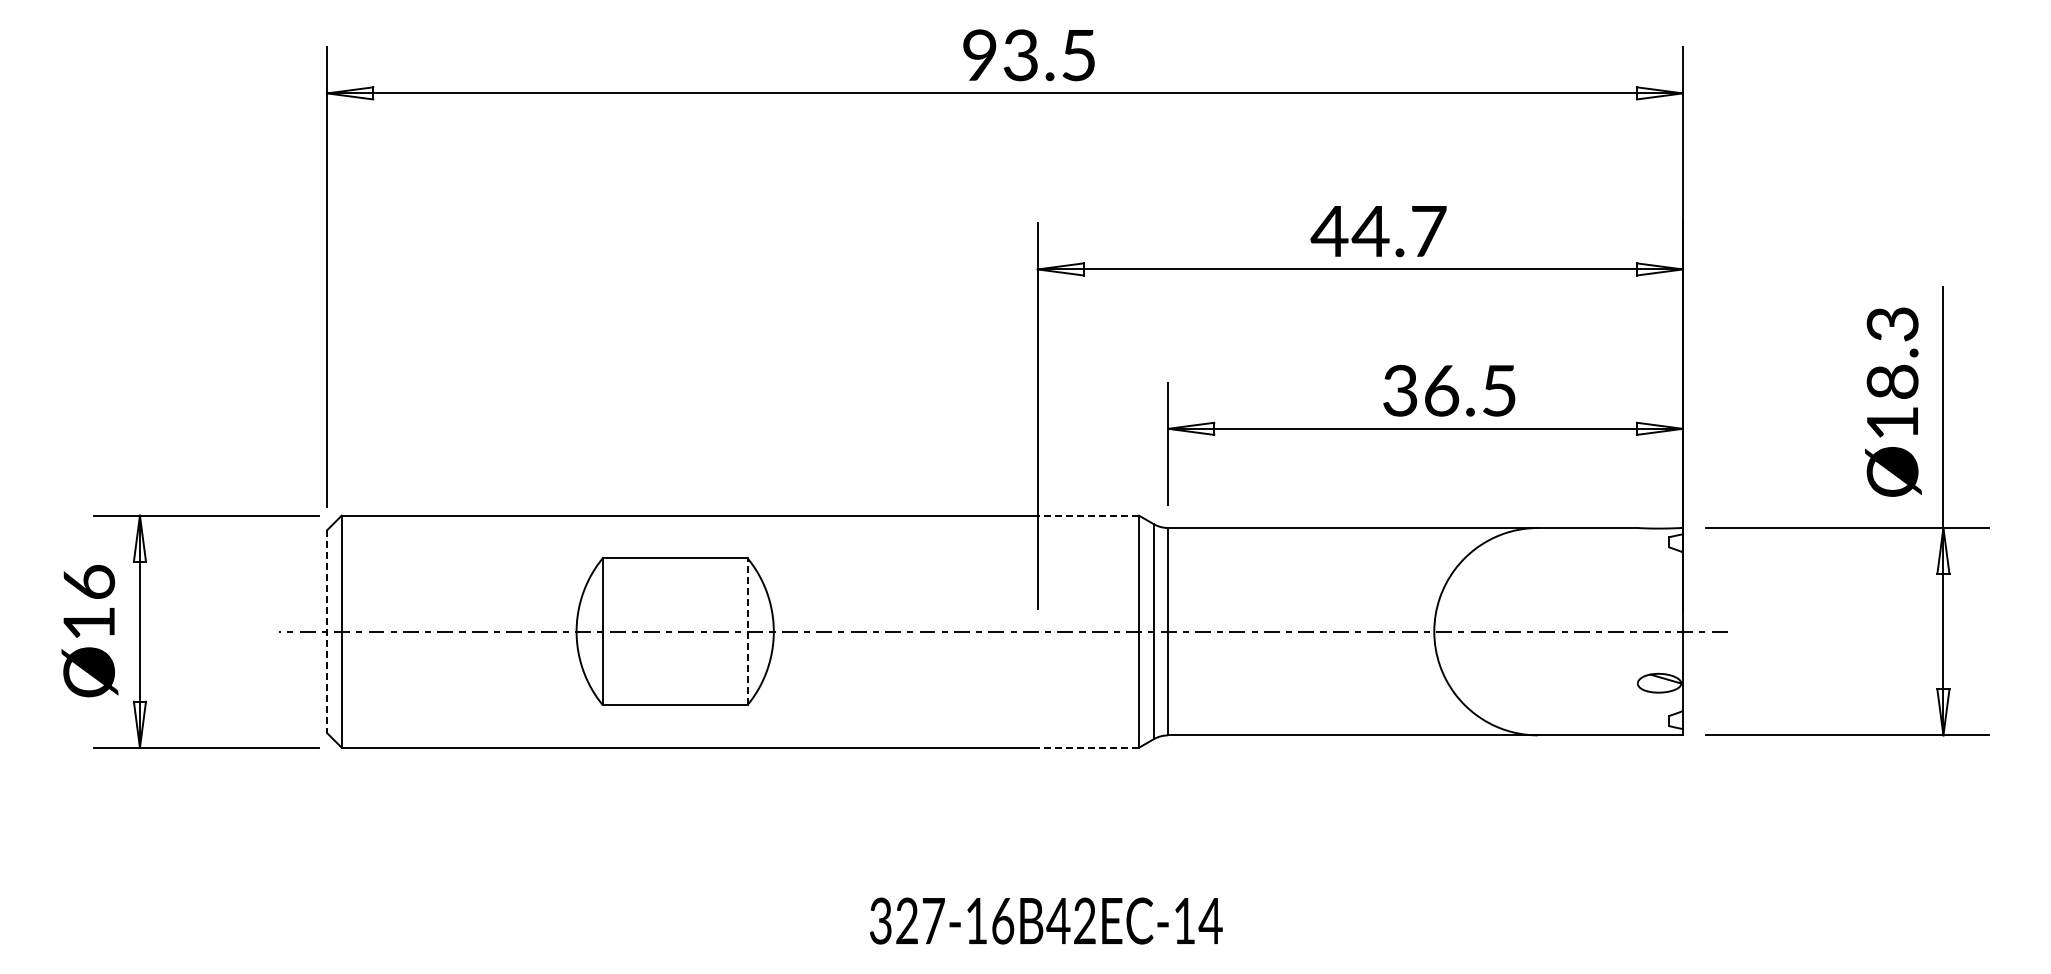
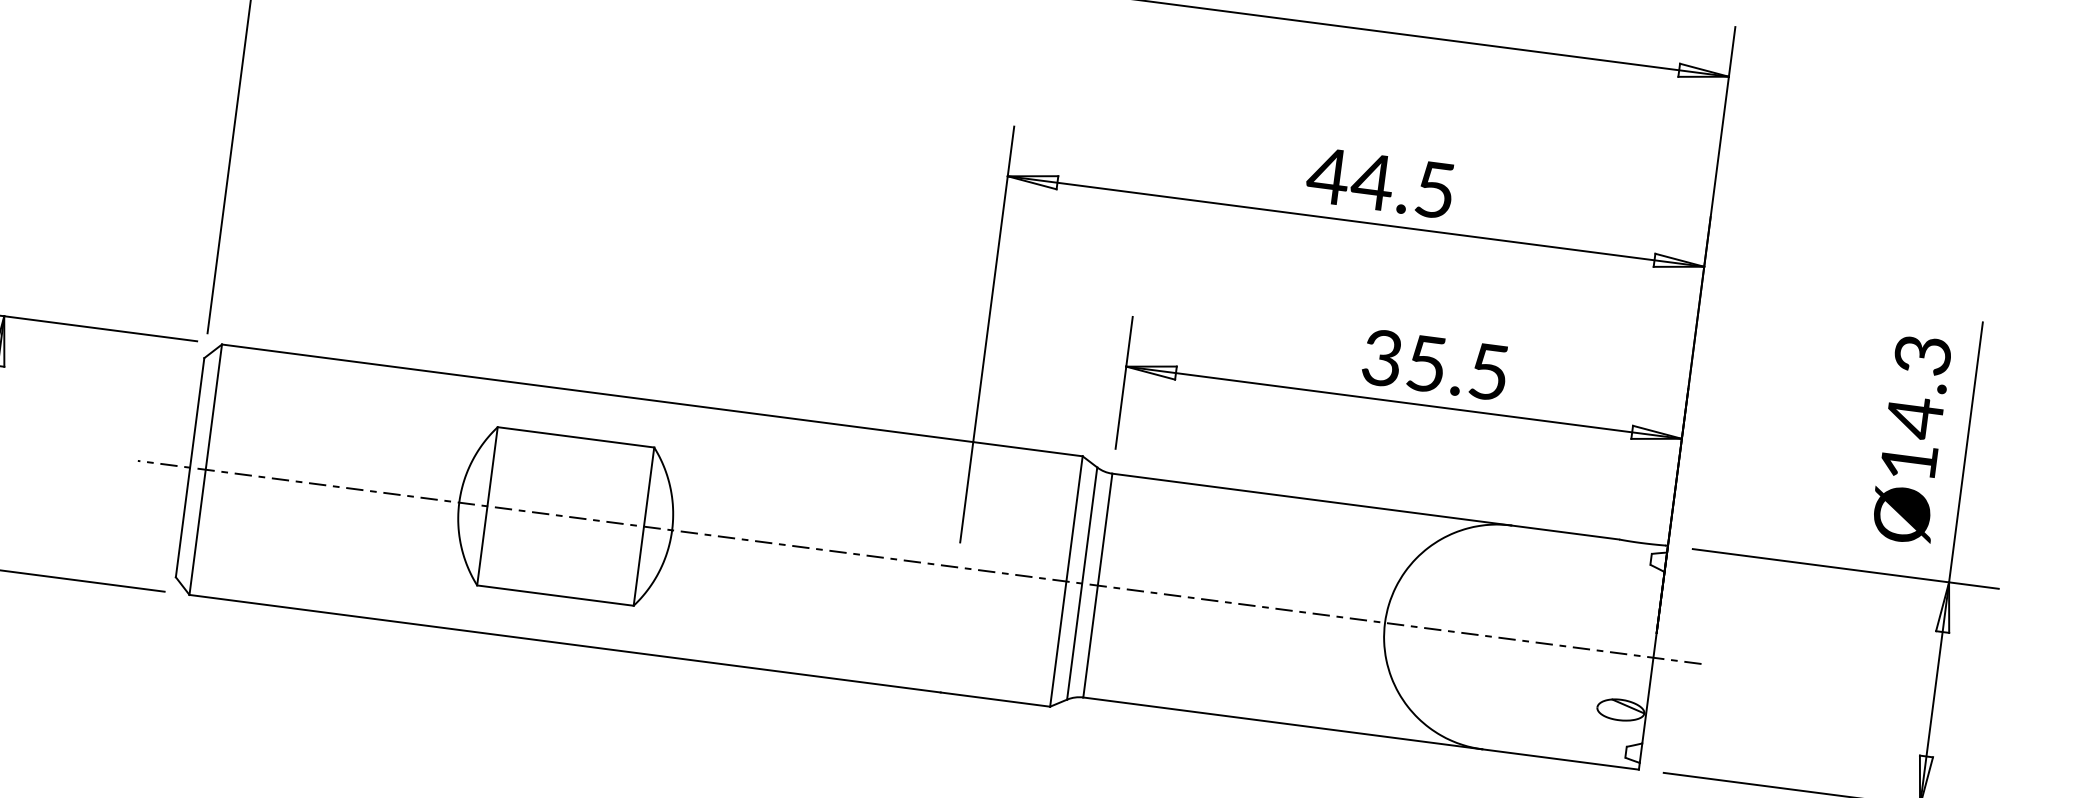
text: (1429, 231) -> (1435, 190), 44.7 -> 44.5
text: (1892, 382) -> (1914, 418), Ø18.3 -> Ø14.3
text: (1442, 390) -> (1427, 363), 36.5 -> 35.5
line: (1088, 515) -> (1028, 449), dashed -> solid
line: (327, 631) -> (190, 467), dashed -> solid
line: (747, 631) -> (643, 526), dashed -> solid
line: (1088, 747) -> (995, 699), dashed -> solid

